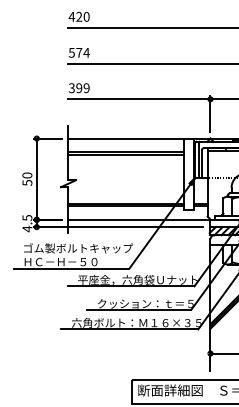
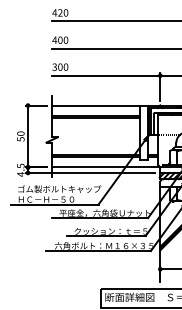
text: (78, 52) -> (59, 40), 574 -> 400
text: (82, 88) -> (62, 67), 399 -> 300

